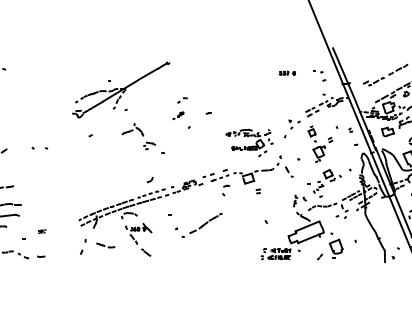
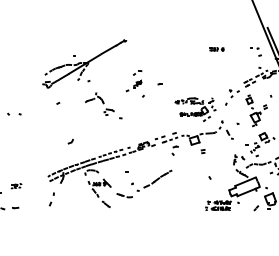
part: (286, 72) -> (216, 48), moved
part: (178, 115) -> (134, 85), size x1.67
part: (149, 180) -> (70, 142), moved
part: (41, 231) -> (15, 186), size x1.67
part: (105, 245) -> (124, 195), moved

